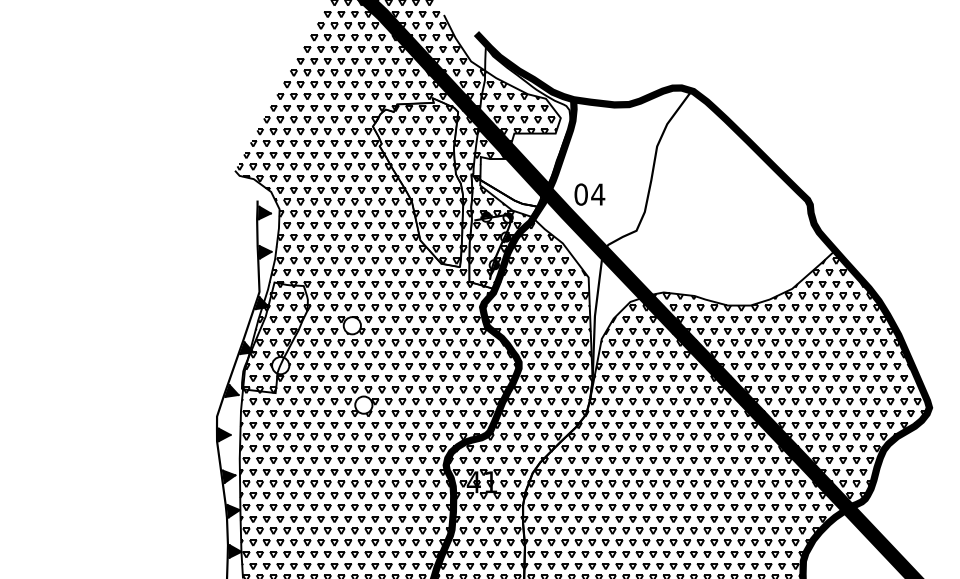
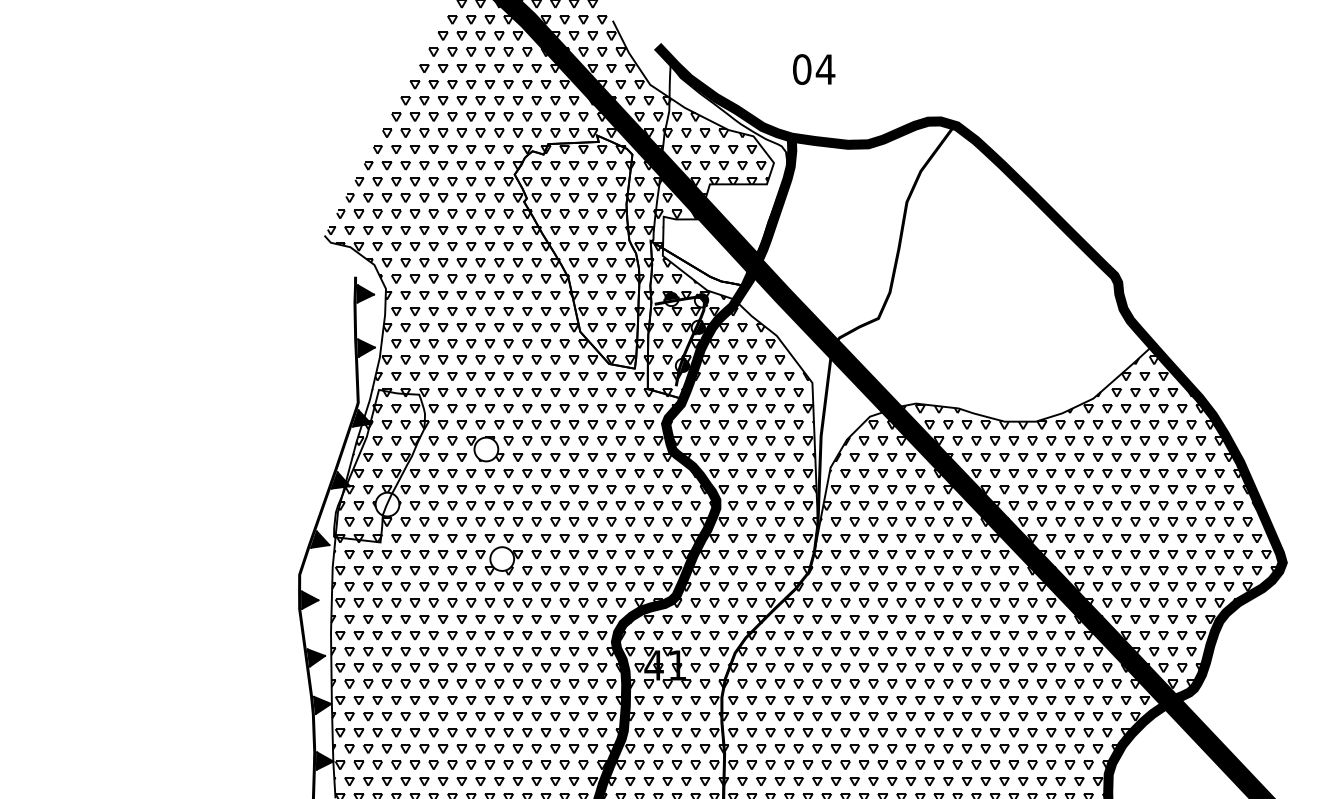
text: (590, 194) -> (814, 69), moved

